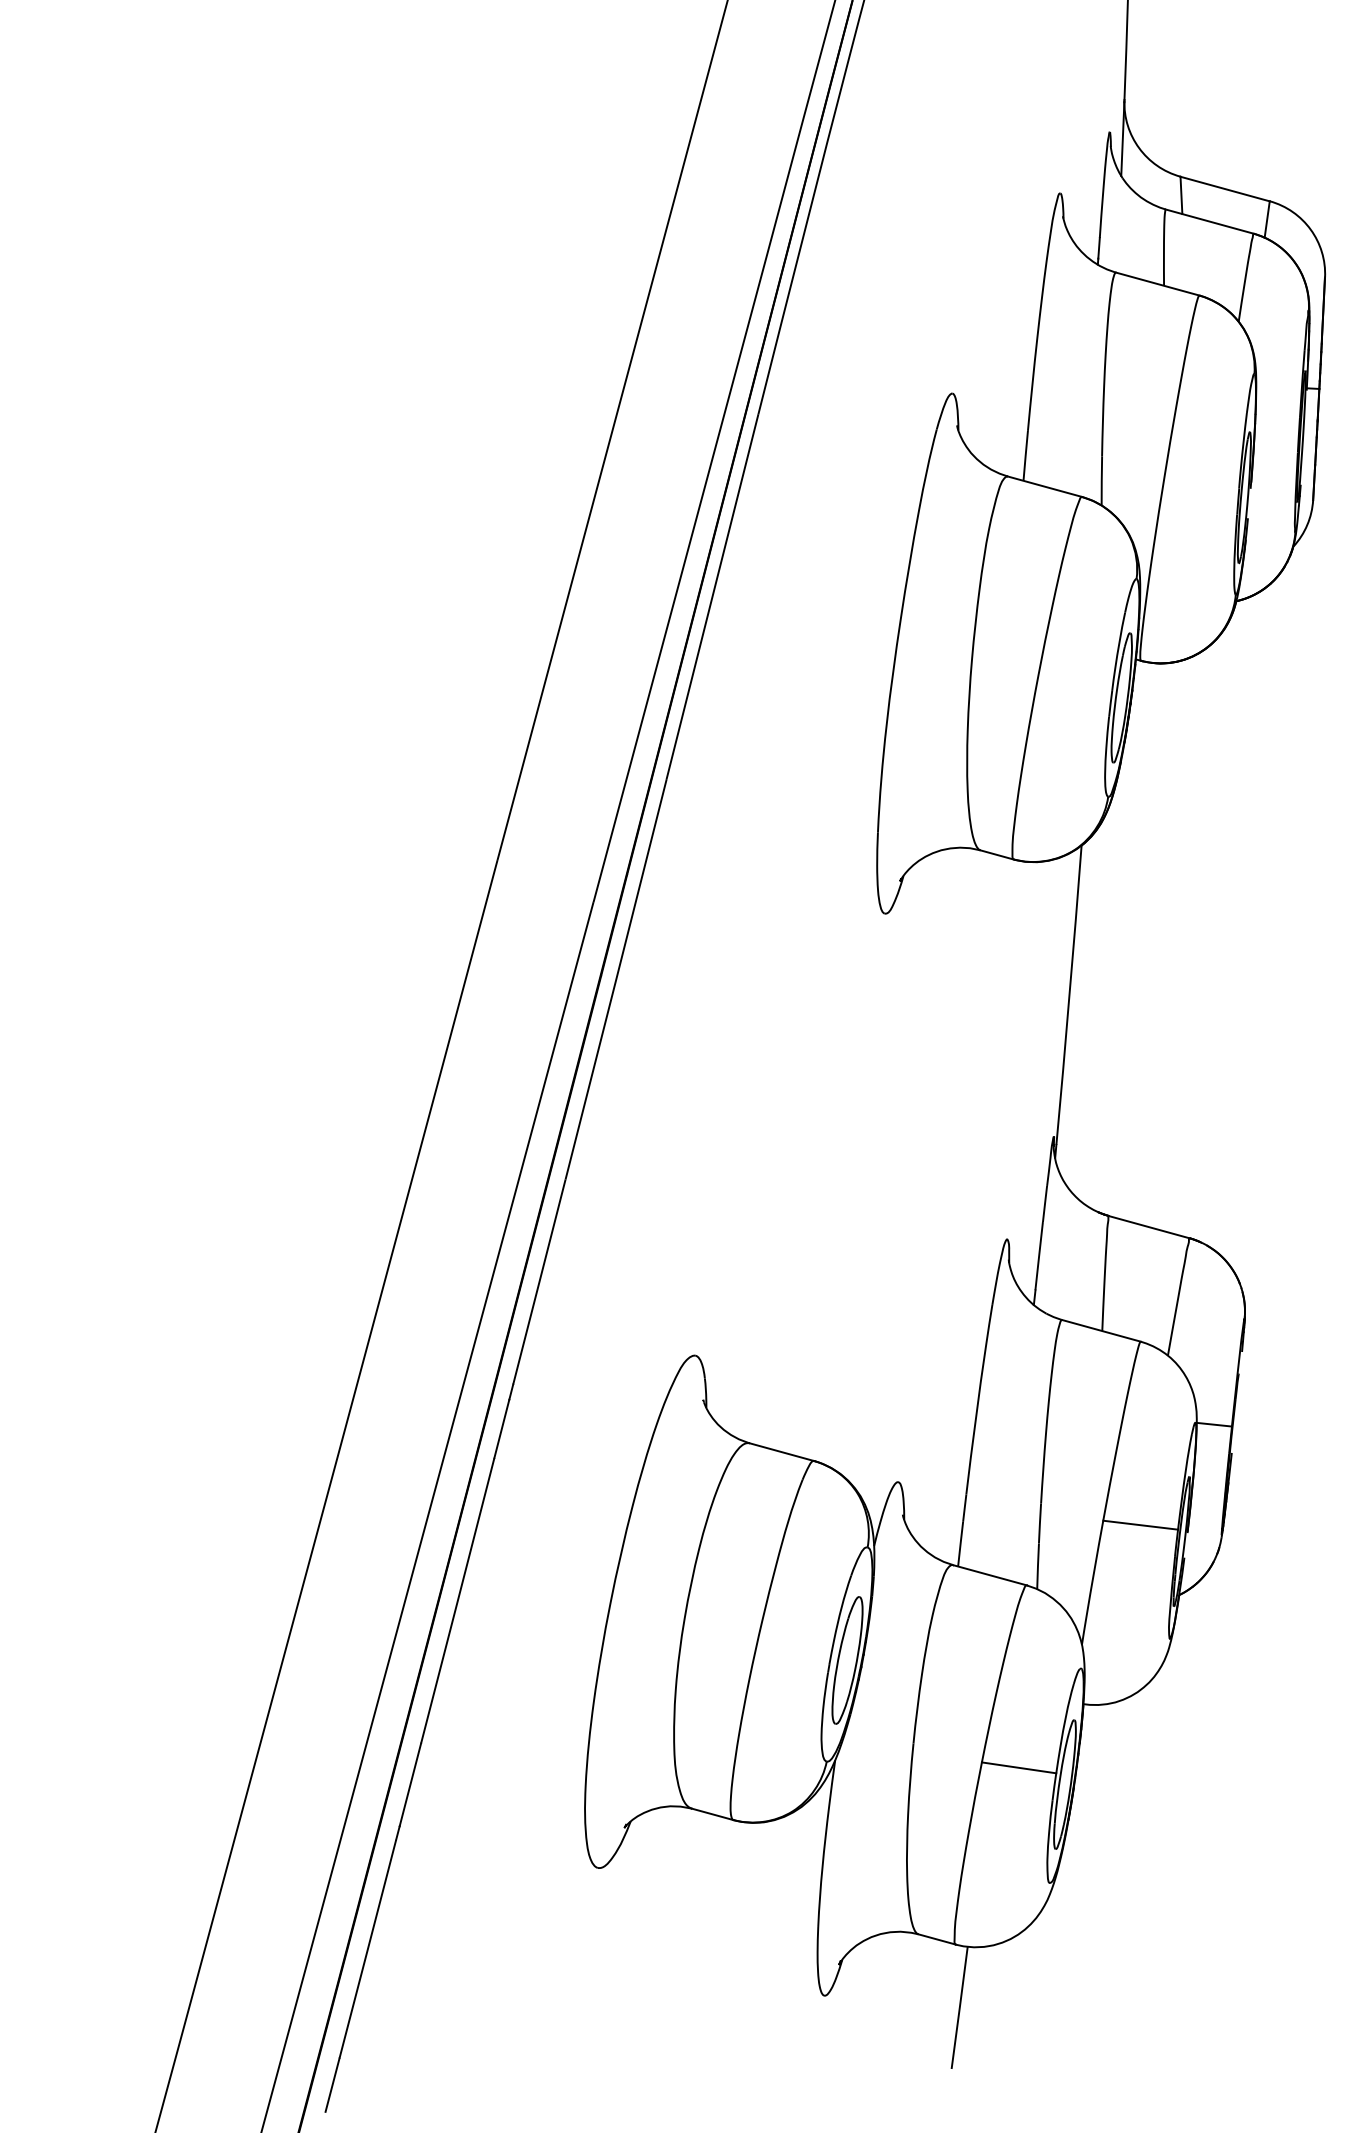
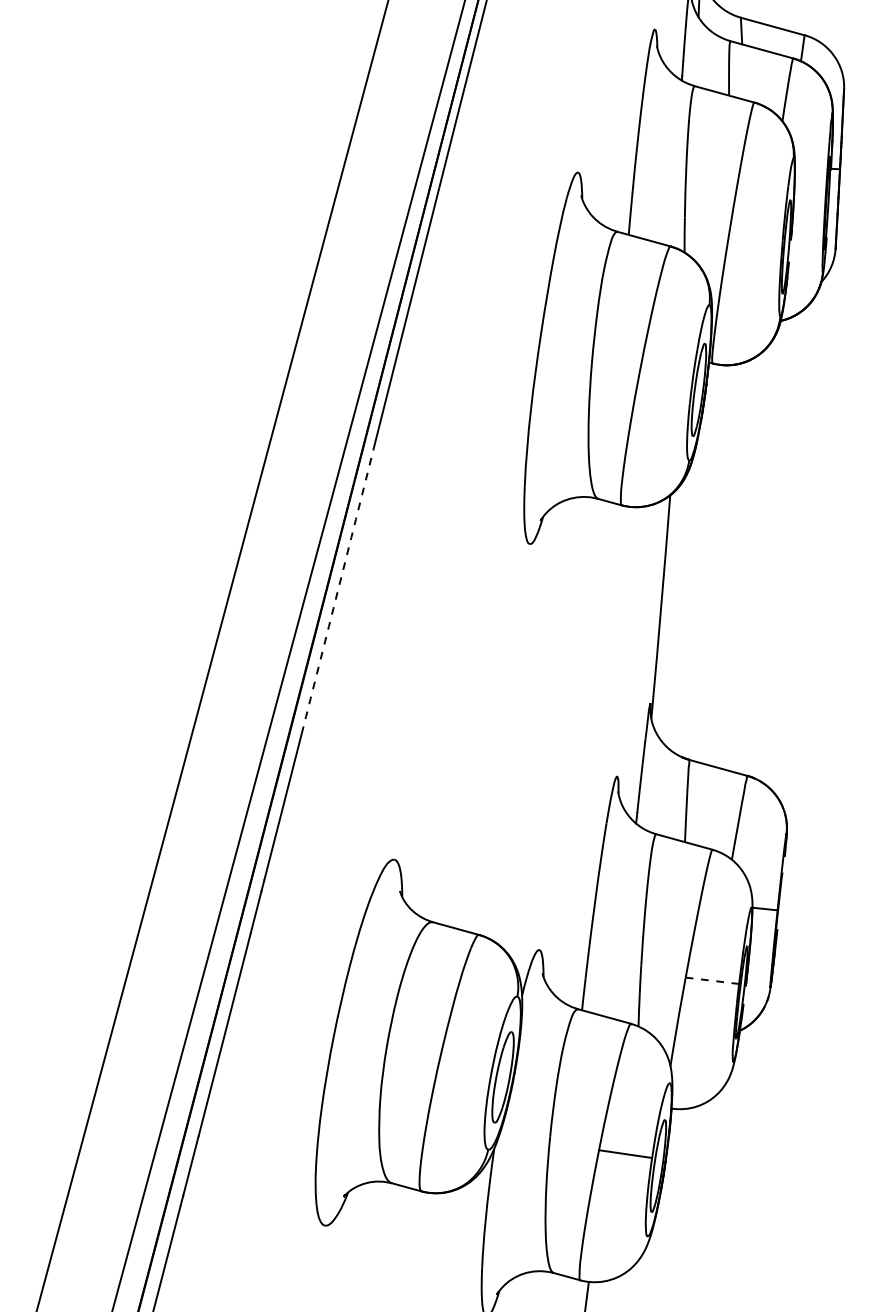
arc: (616, 979) -> (338, 591), solid -> dashed
line: (1140, 1525) -> (712, 981), solid -> dashed

